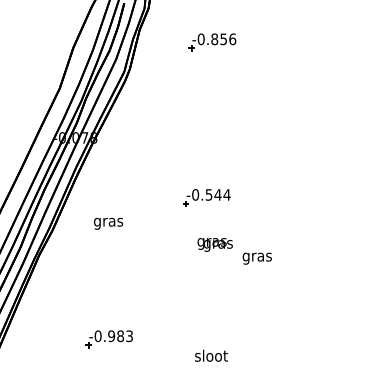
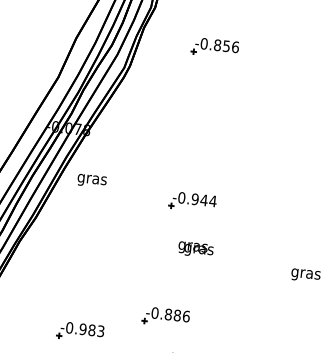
text: (208, 194) -> (194, 198), -0.544 -> -0.944
text: (108, 223) -> (92, 180), moved
text: (256, 258) -> (305, 275), moved
part: (192, 315) -> (165, 317), added

